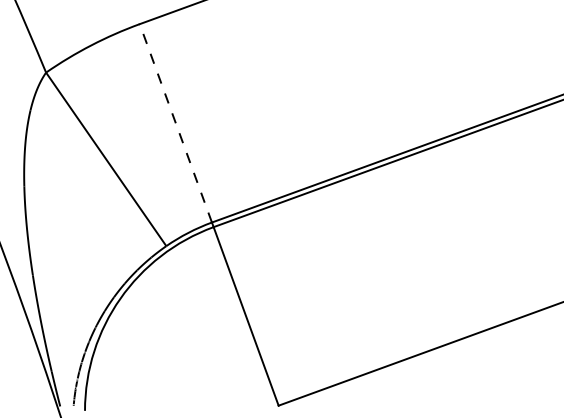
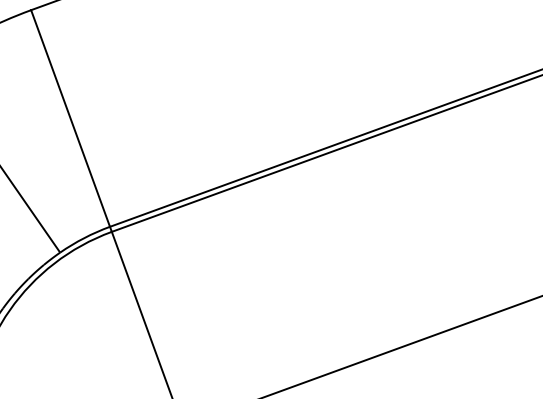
line: (175, 123) -> (70, 118), dashed -> solid

